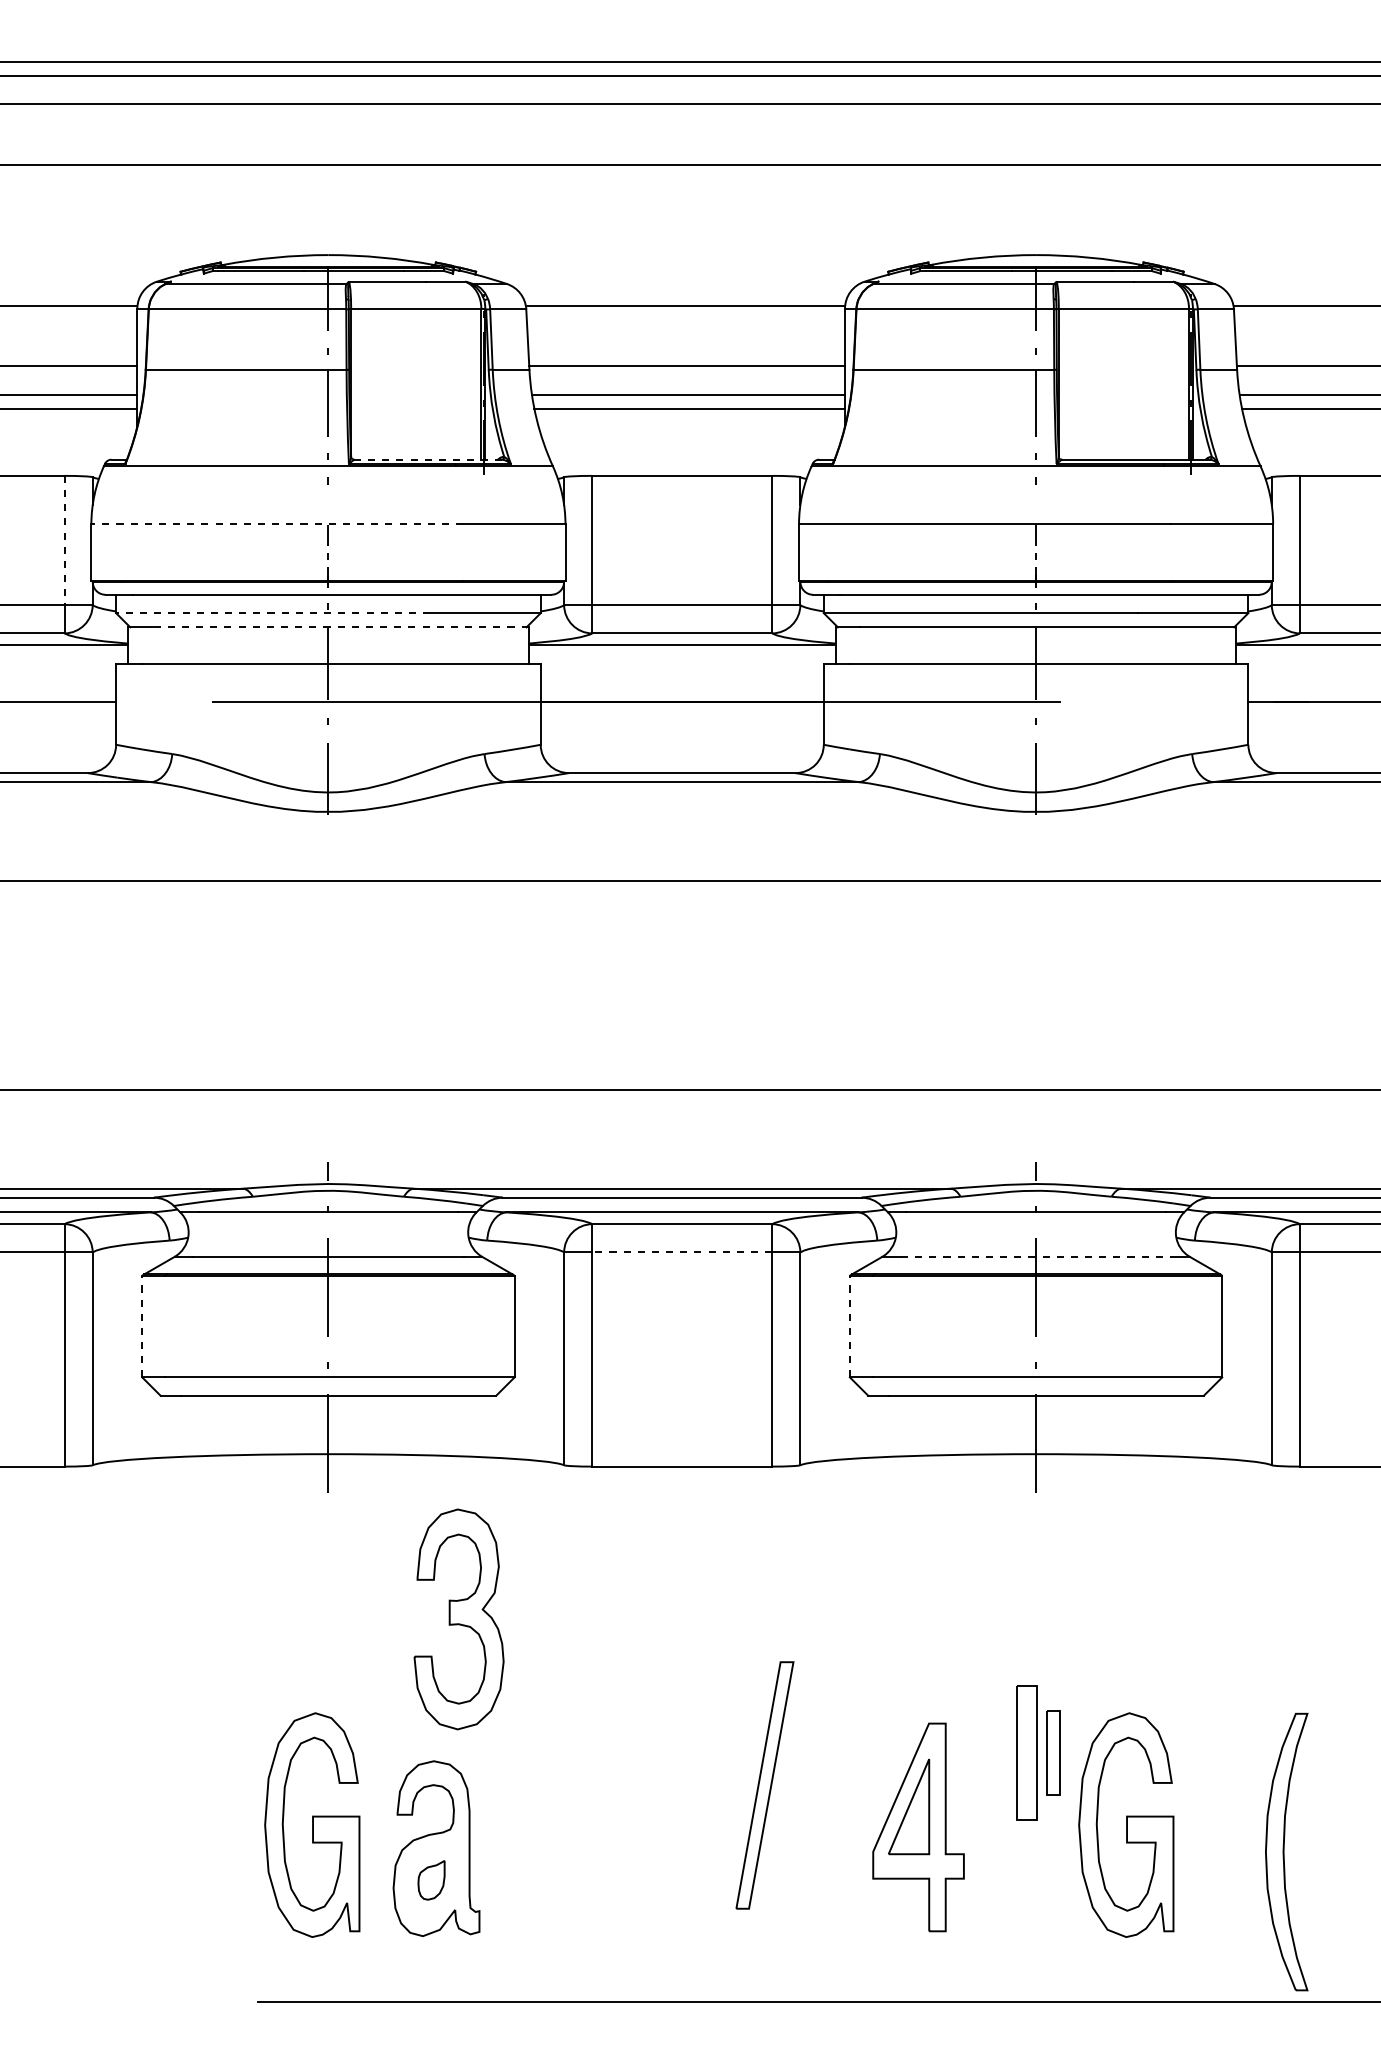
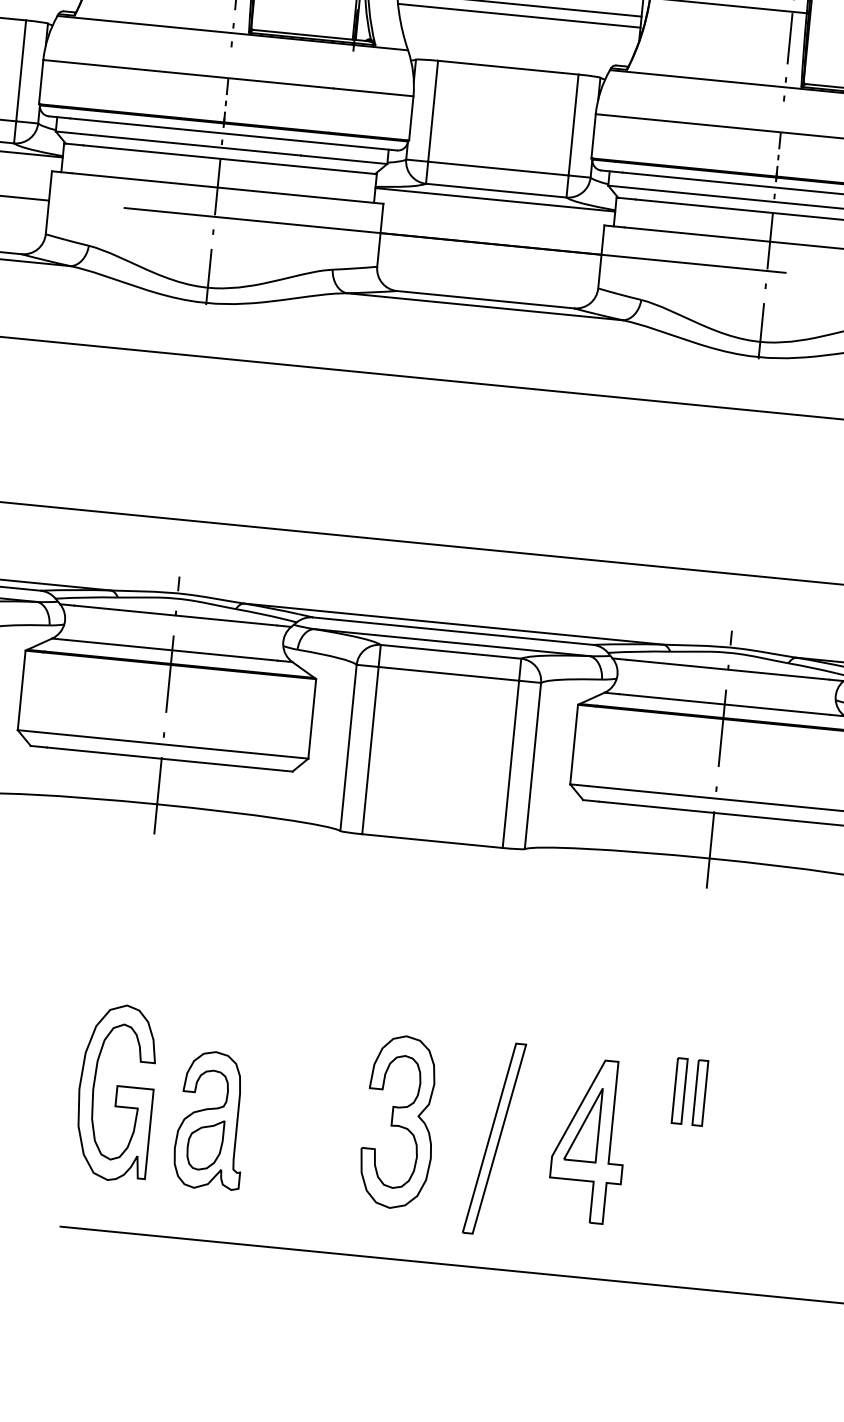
line: (428, 459) -> (311, 35), dashed -> solid
line: (277, 524) -> (188, 74), dashed -> solid
line: (64, 540) -> (21, 70), dashed -> solid
line: (272, 613) -> (177, 143), dashed -> solid
line: (340, 627) -> (229, 159), dashed -> solid
line: (682, 1252) -> (449, 673), dashed -> solid
line: (1036, 1256) -> (725, 704), dashed -> solid
line: (142, 1326) -> (21, 690), dashed -> solid
line: (849, 1326) -> (573, 744), dashed -> solid
part: (458, 1619) -> (398, 1122), moved
part: (1026, 1752) -> (679, 1090), size x0.62
part: (764, 1785) -> (494, 1138), moved
part: (1126, 1824) -> (751, 1154), removed
part: (431, 1880) -> (205, 1145), size x1.67

